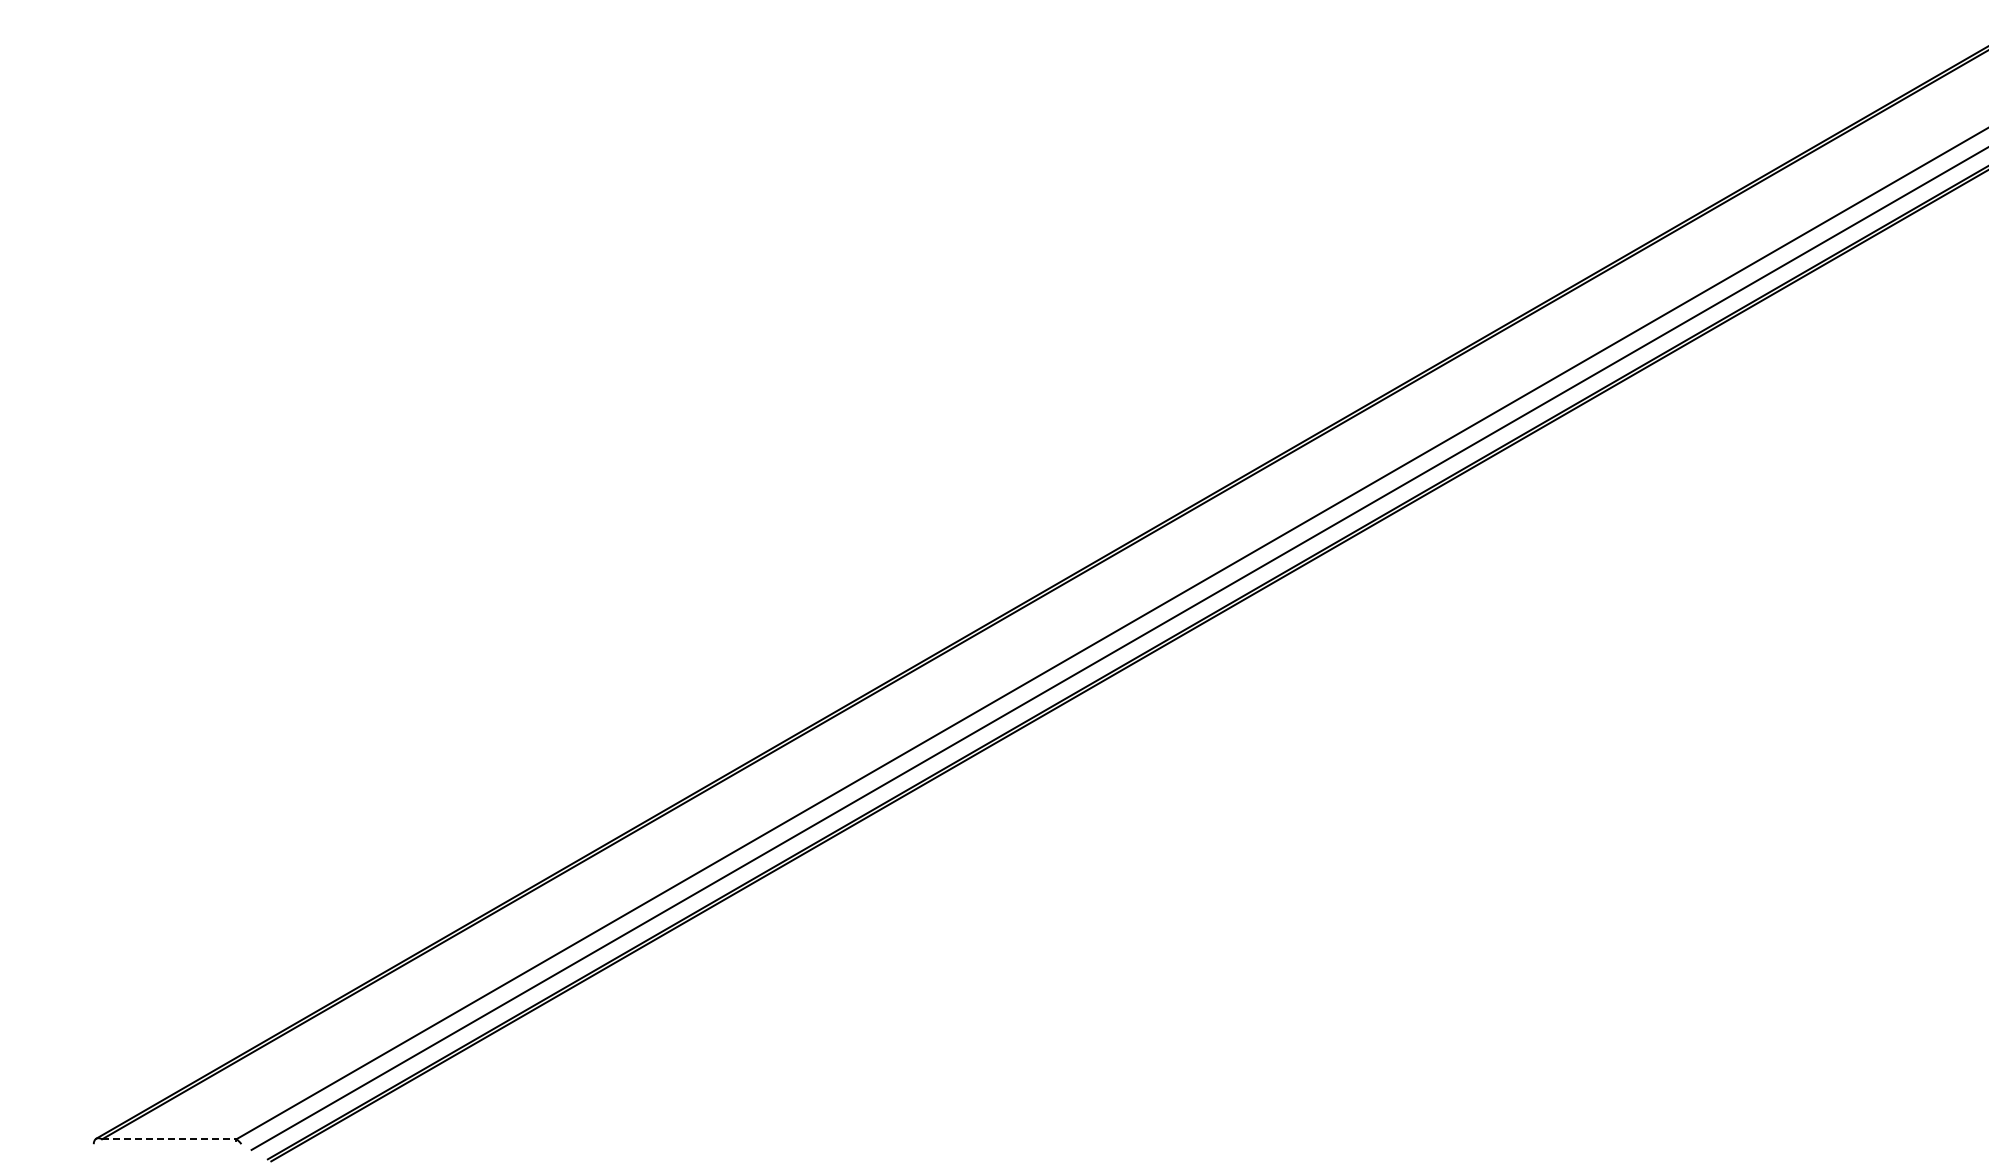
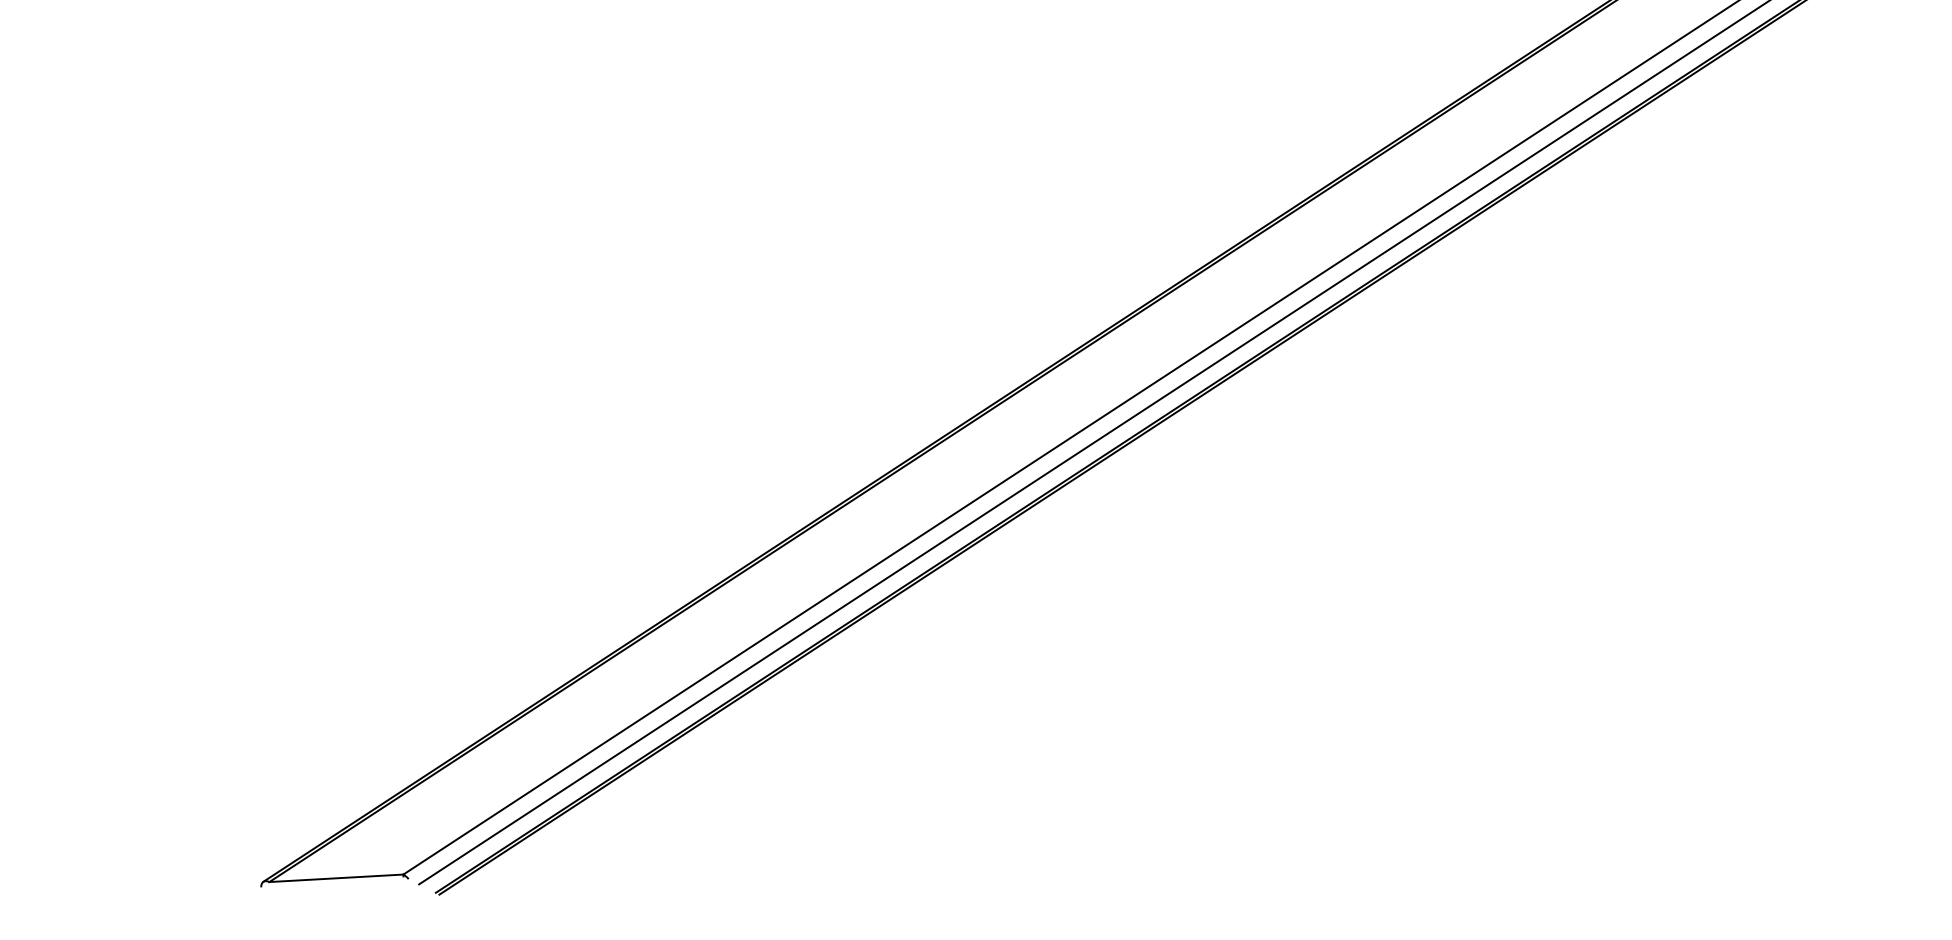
line: (169, 1139) -> (336, 878), dashed -> solid

